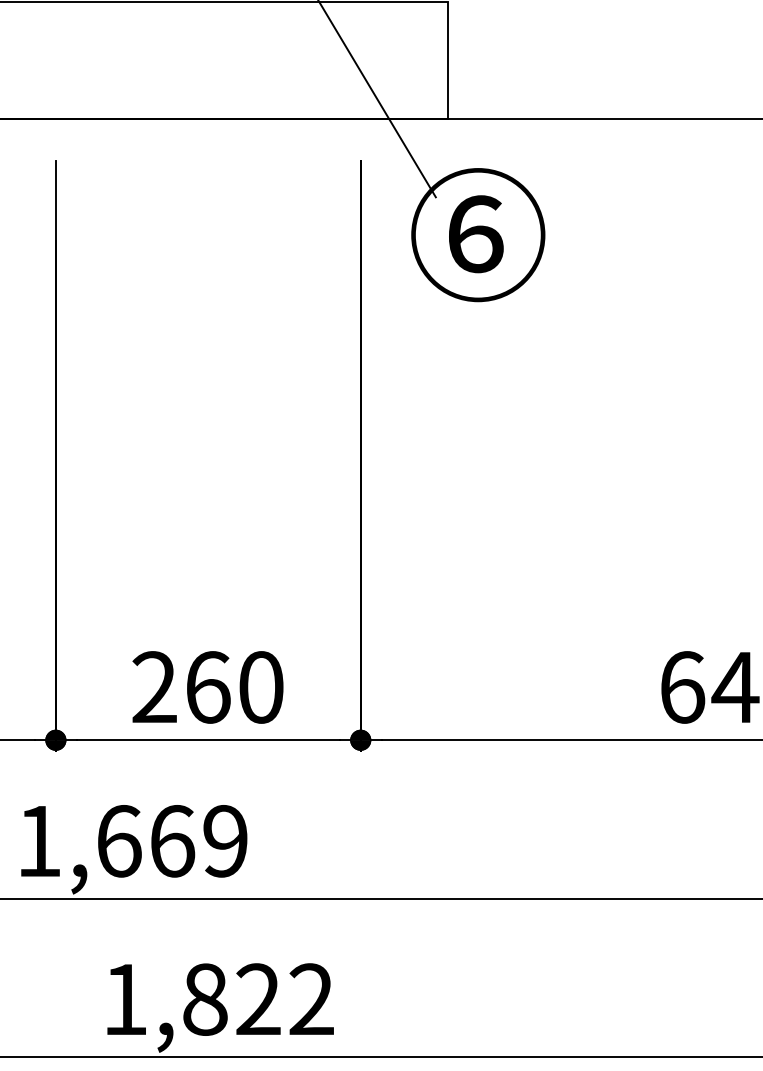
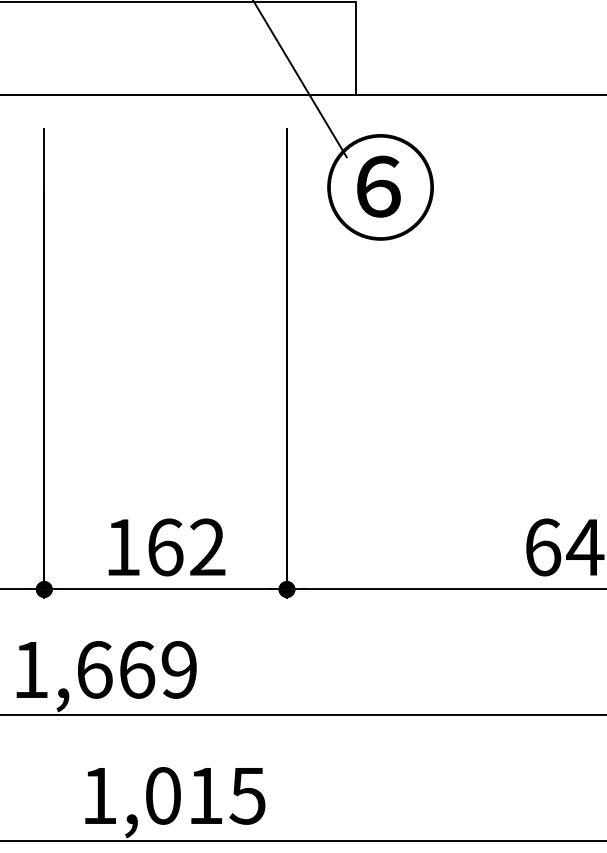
text: (207, 687) -> (164, 547), 260 -> 162
text: (258, 999) -> (205, 795), 1,822 -> 1,015

